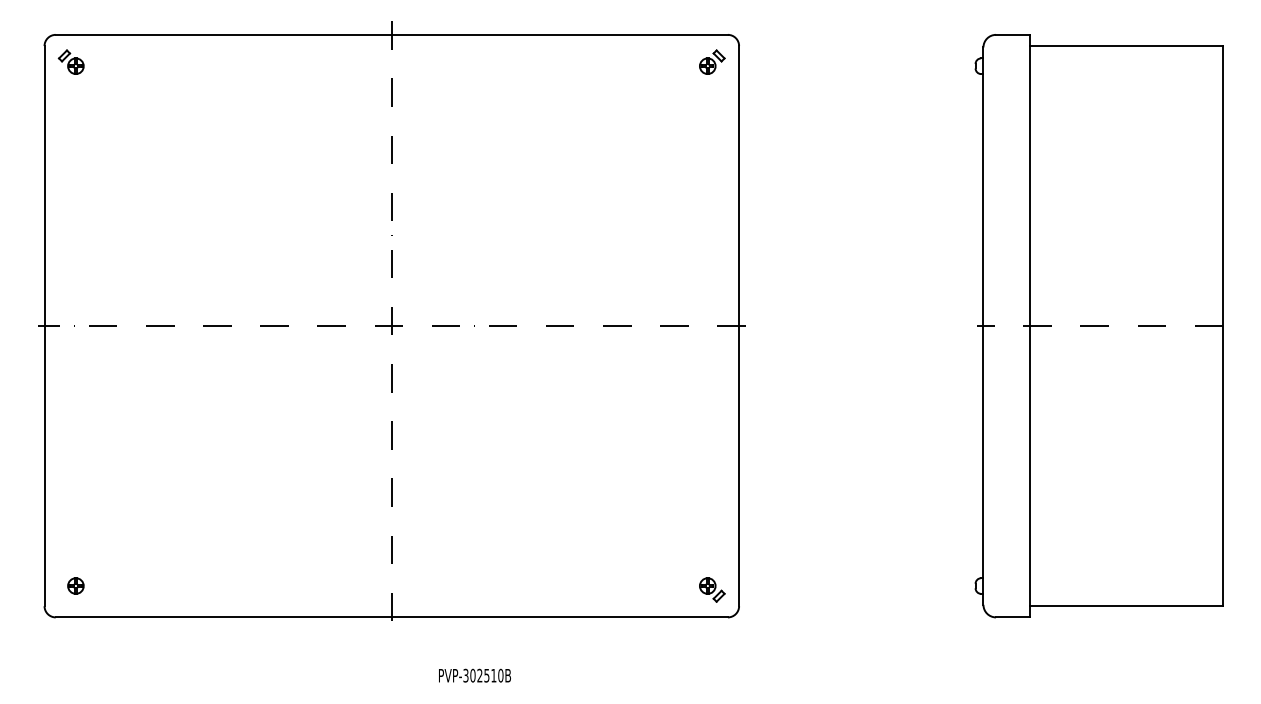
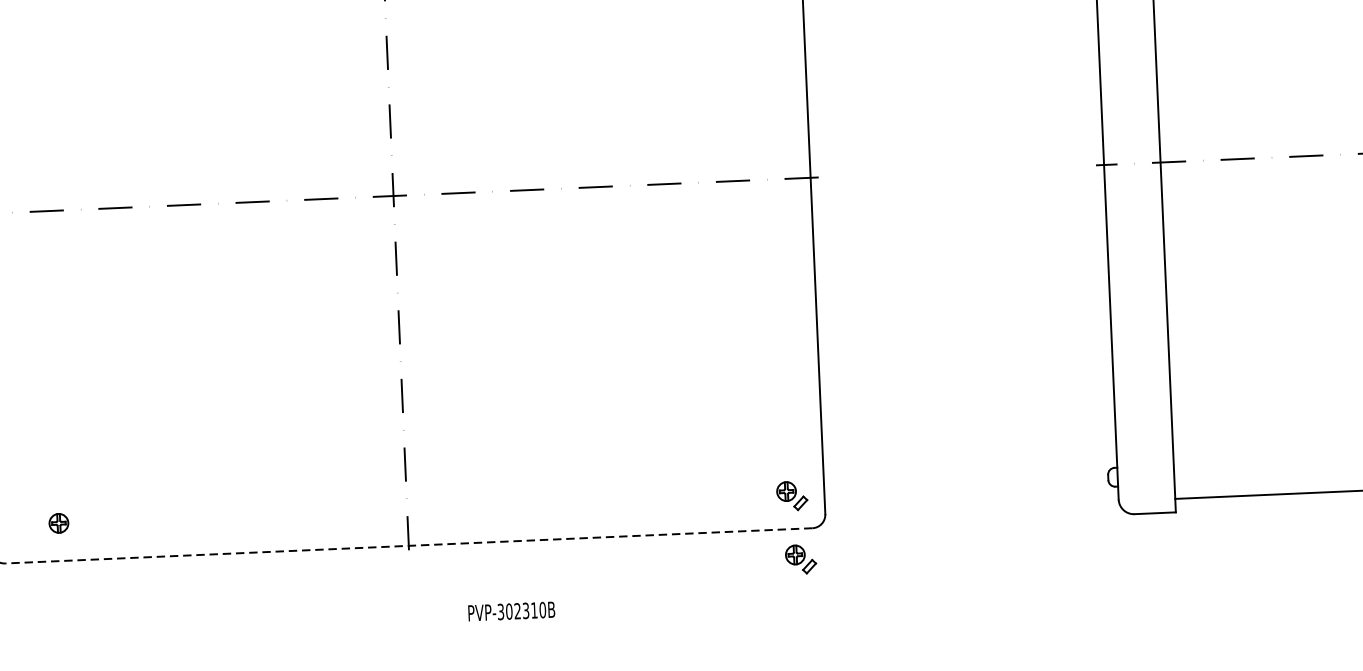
part: (75, 585) -> (58, 522), moved
line: (391, 617) -> (408, 545), solid -> dashed
part: (717, 642) -> (801, 558), added
text: (486, 674) -> (525, 609), PVP-302510B -> PVP-302310B

